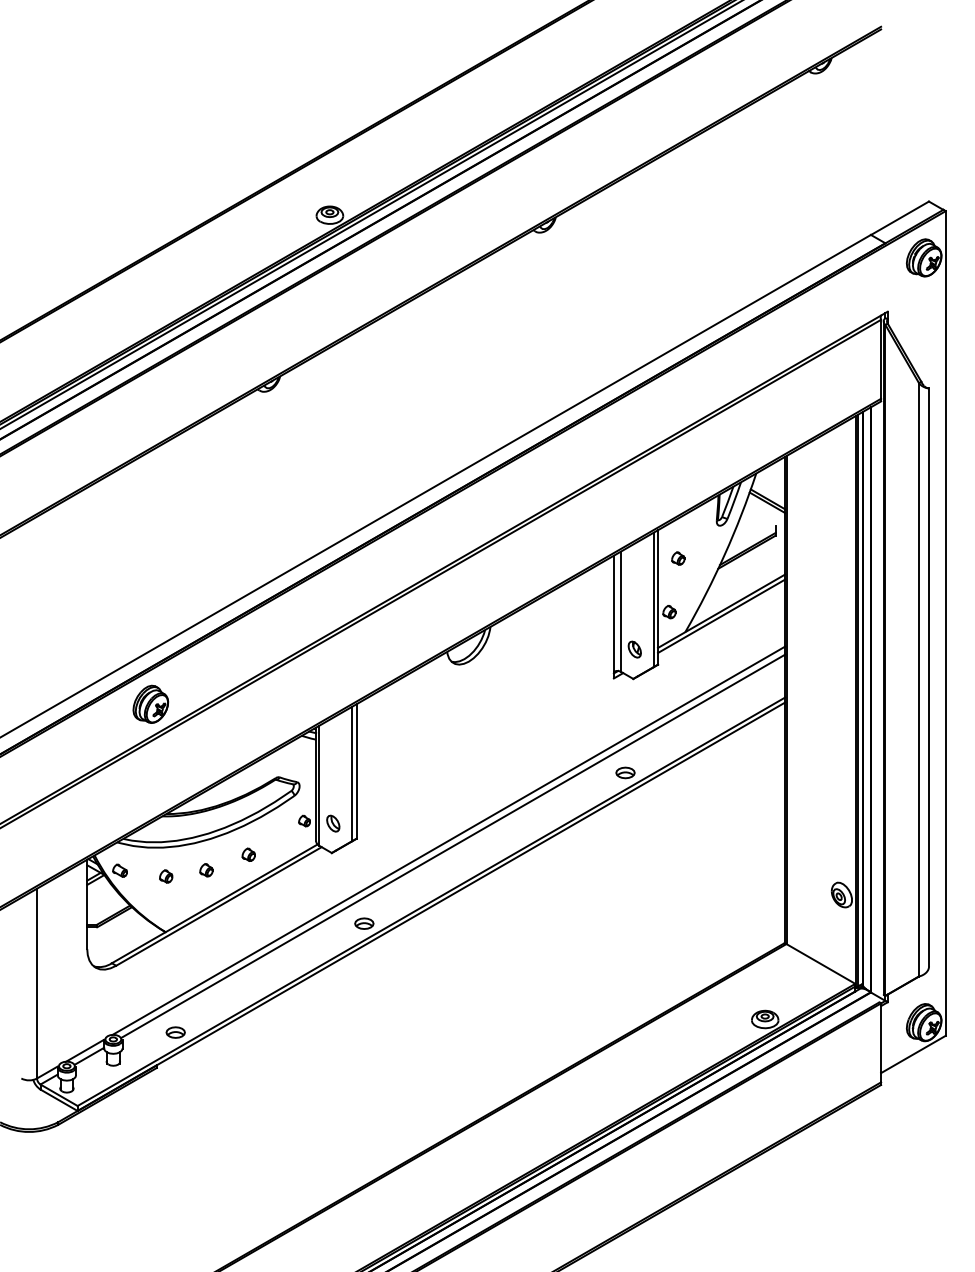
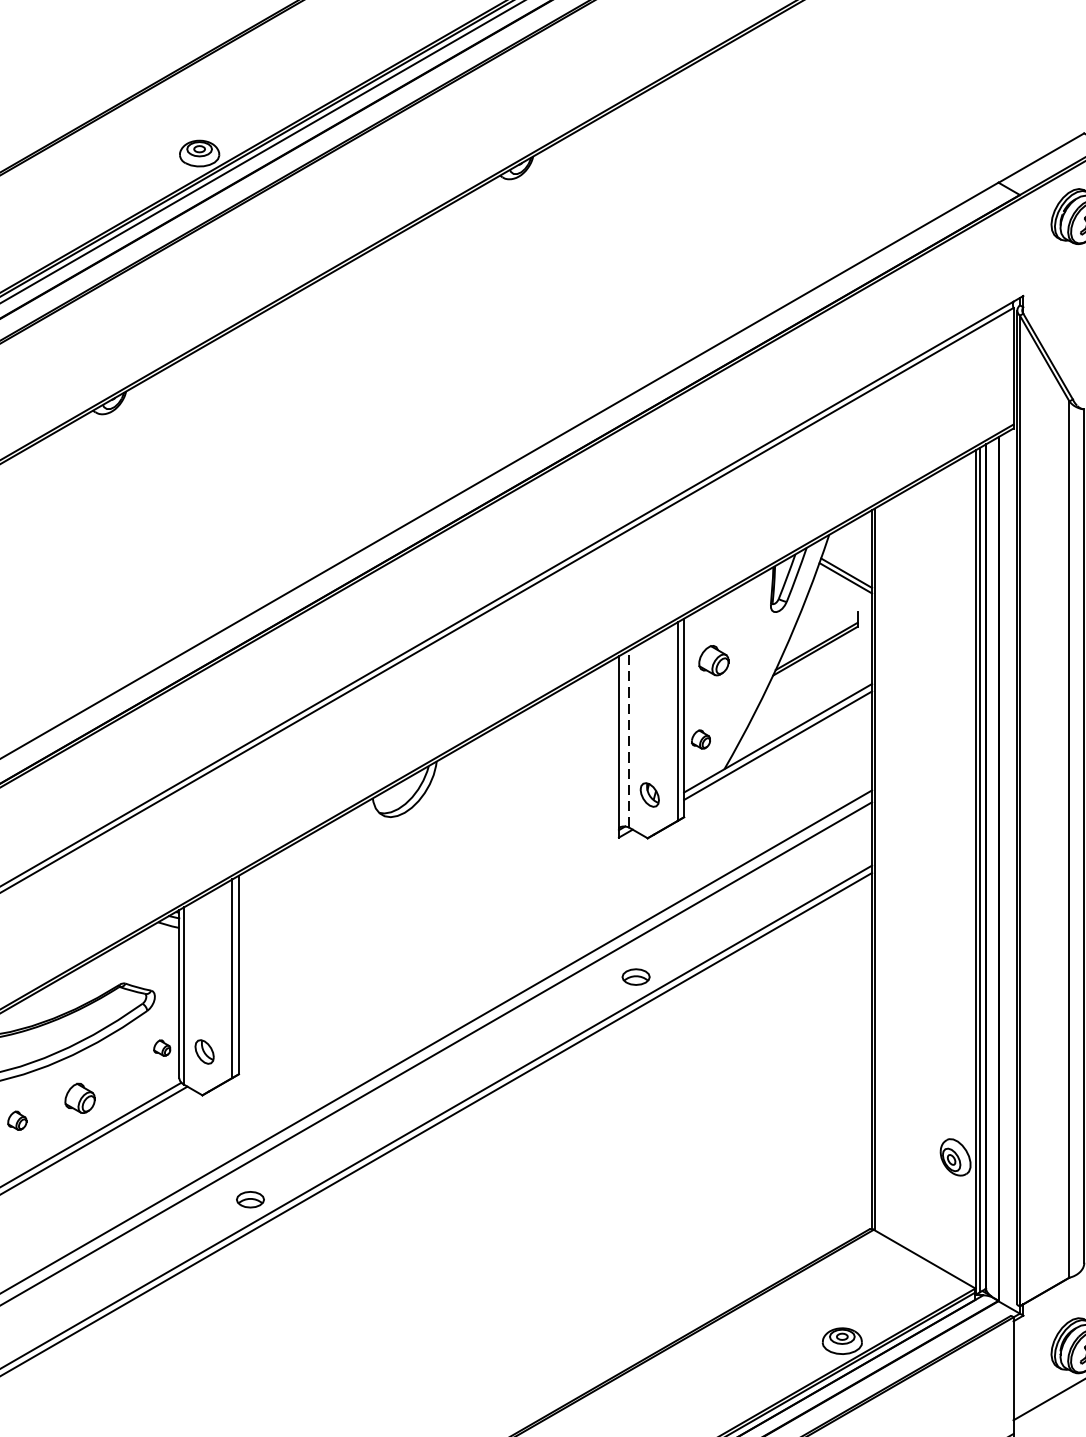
part: (678, 558) -> (714, 660), size x1.6
line: (620, 611) -> (628, 738), solid -> dashed
part: (248, 854) -> (79, 1097), size x1.6

